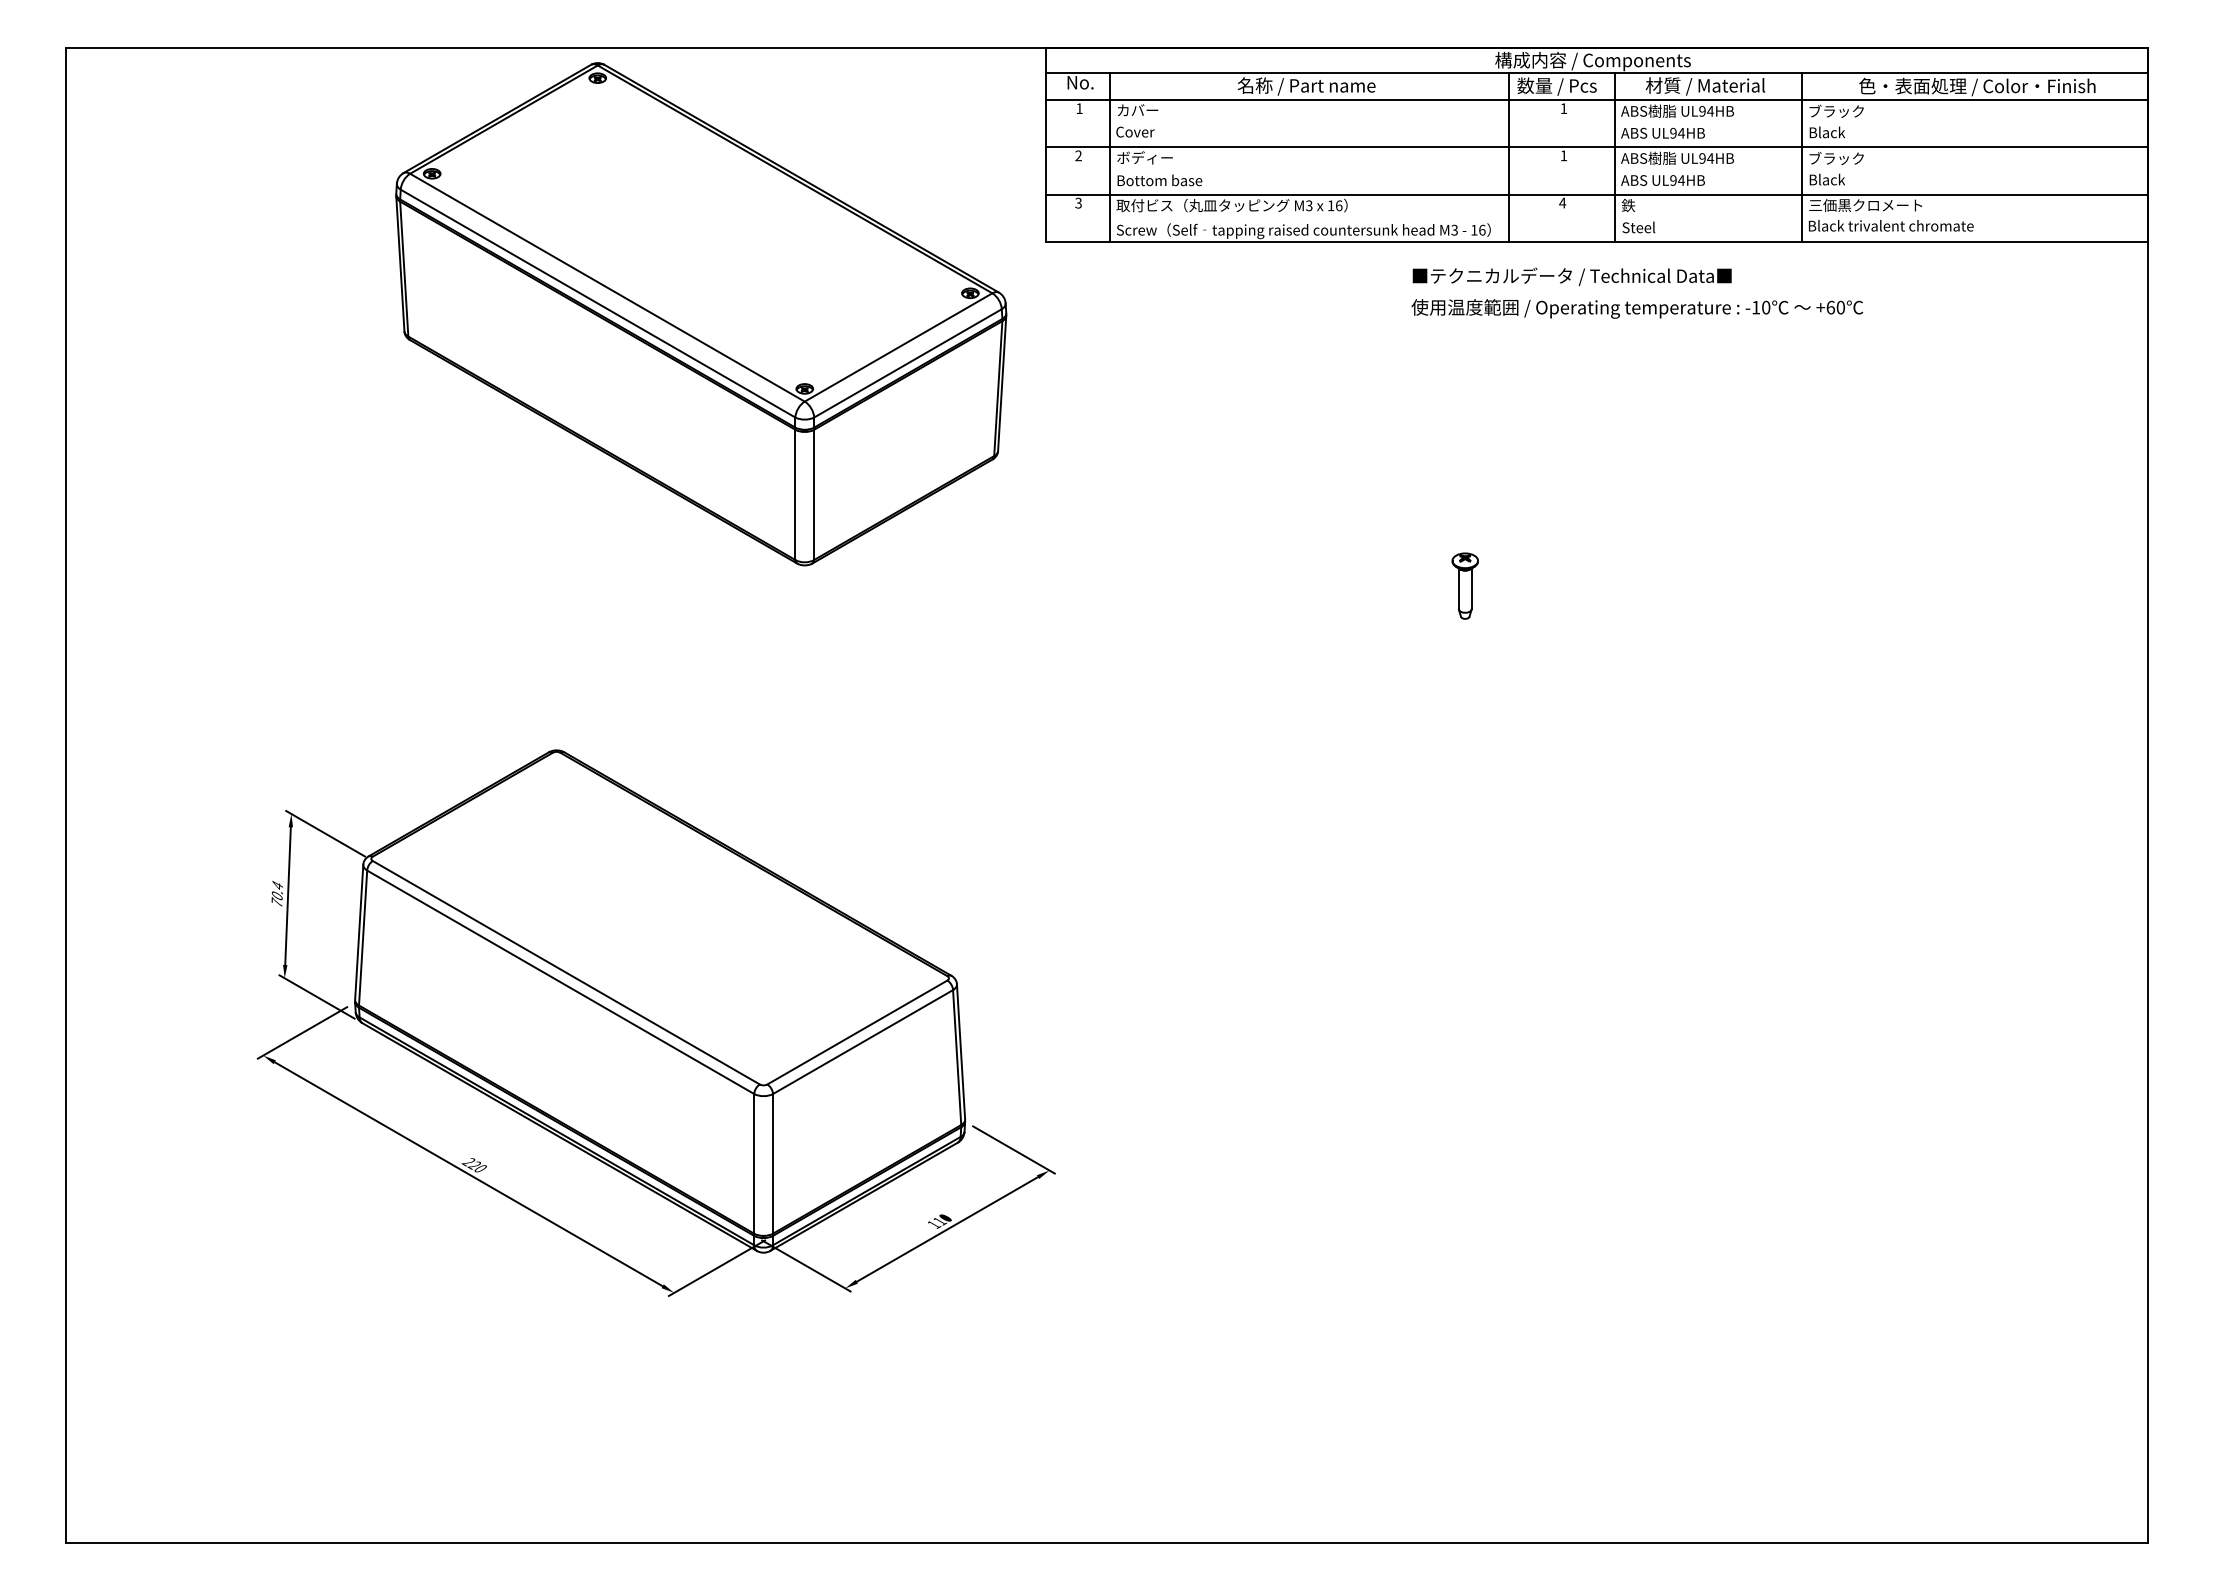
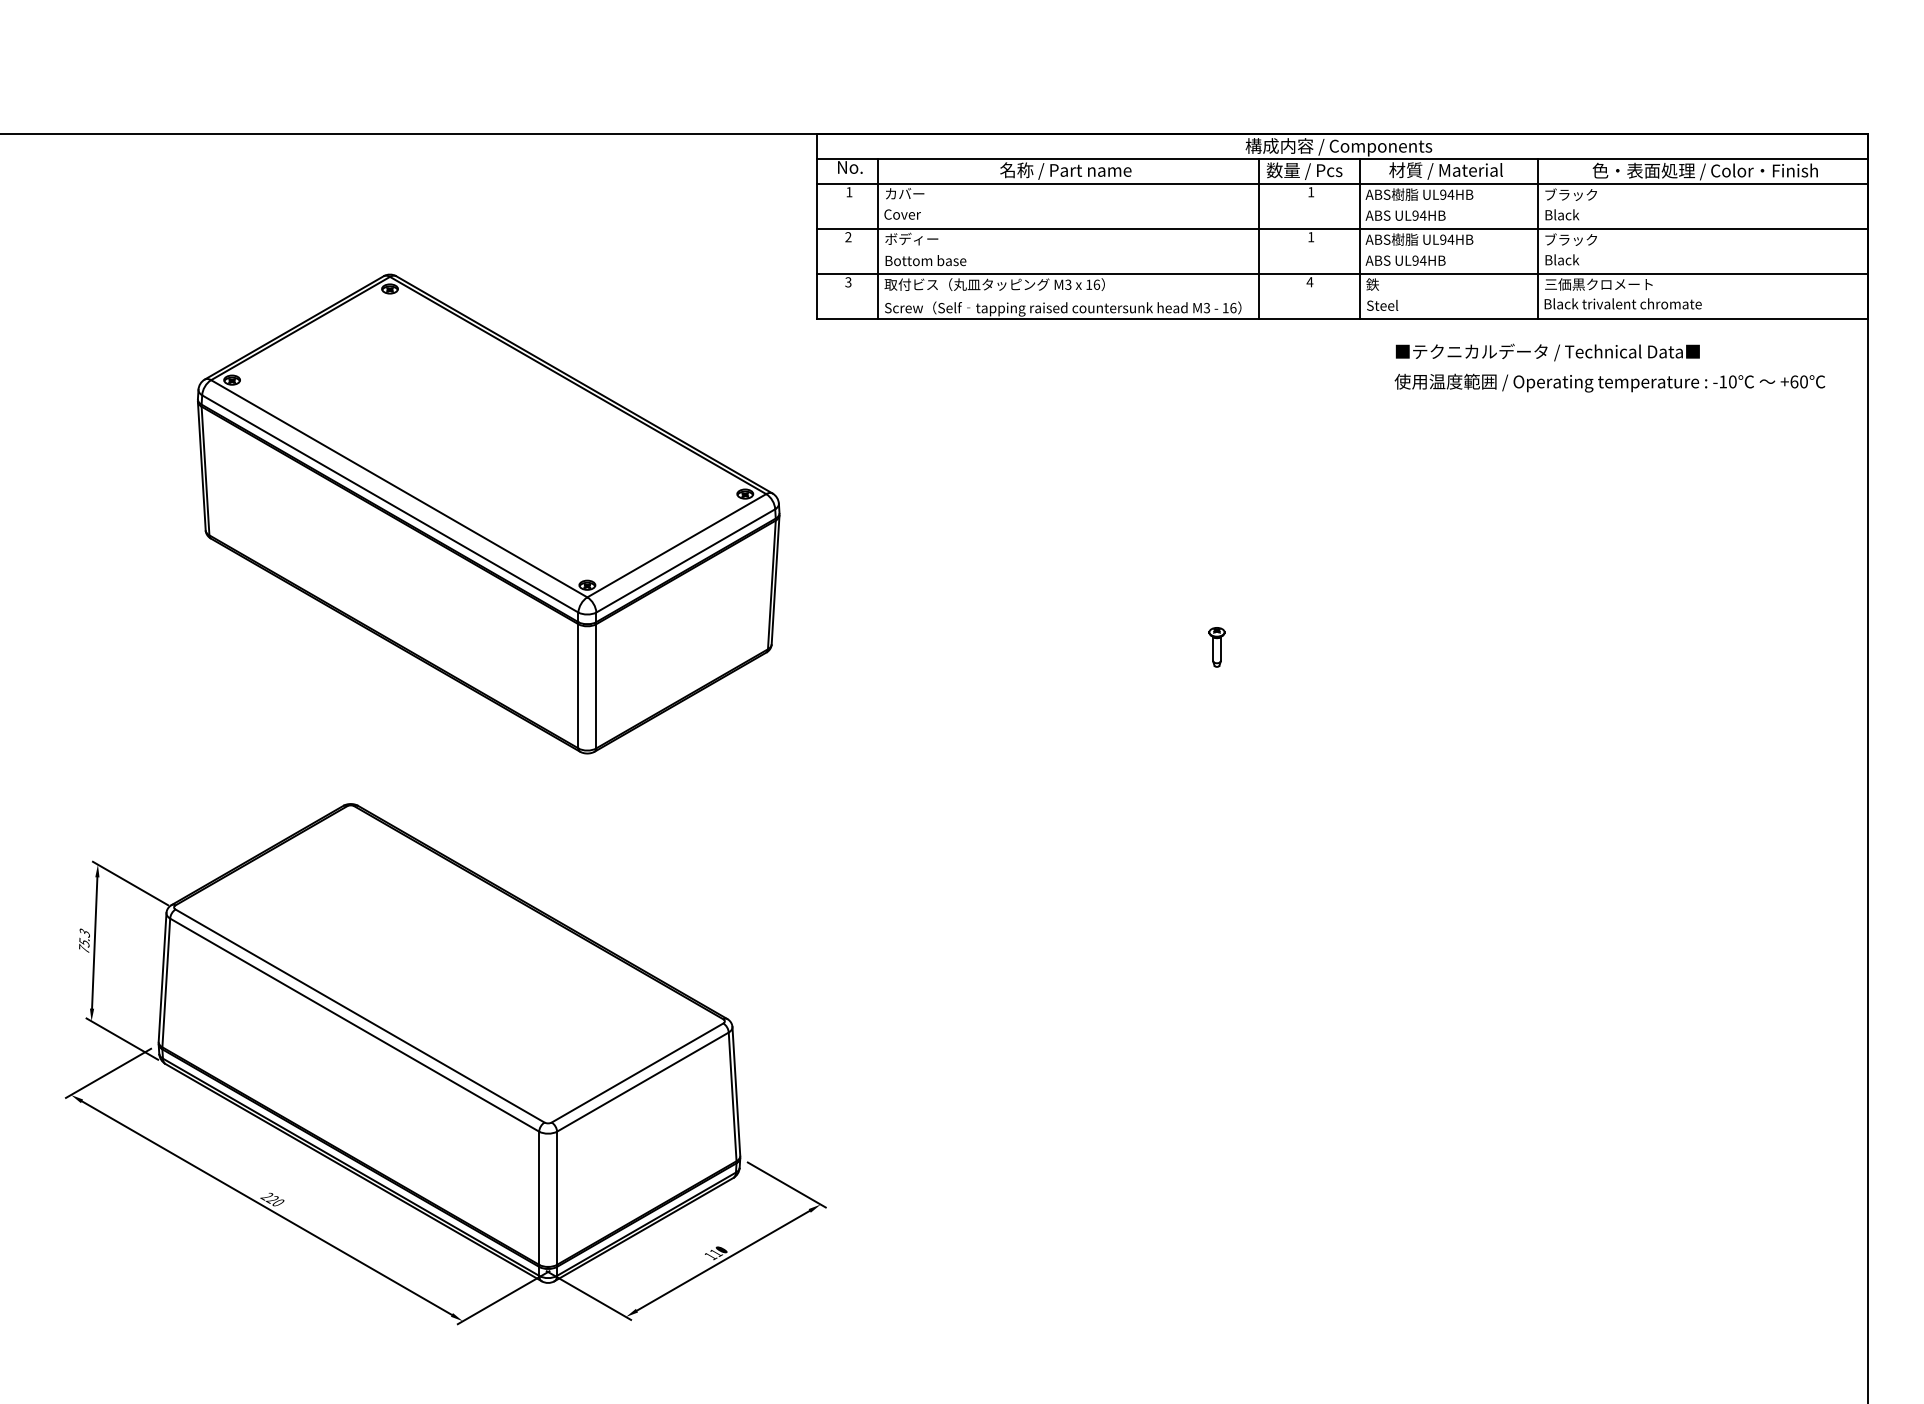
text: (1637, 292) -> (1610, 367), moved
part: (701, 314) -> (488, 514), moved
part: (1464, 585) -> (1216, 646), size x0.62
text: (277, 890) -> (84, 937), 70.4 -> 75.3

